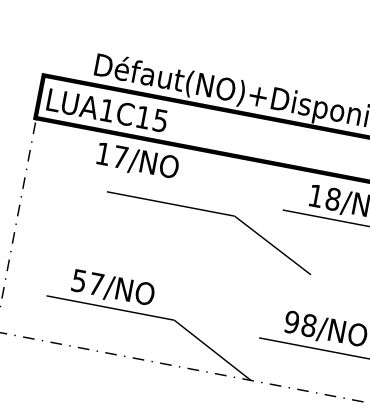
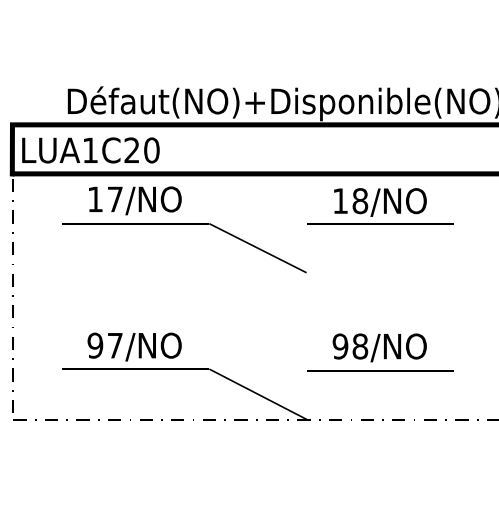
text: (151, 119) -> (141, 150), LUA1C15 -> LUA1C20
part: (212, 212) -> (184, 224), moved
text: (79, 280) -> (95, 345), 57/NO -> 97/NO

